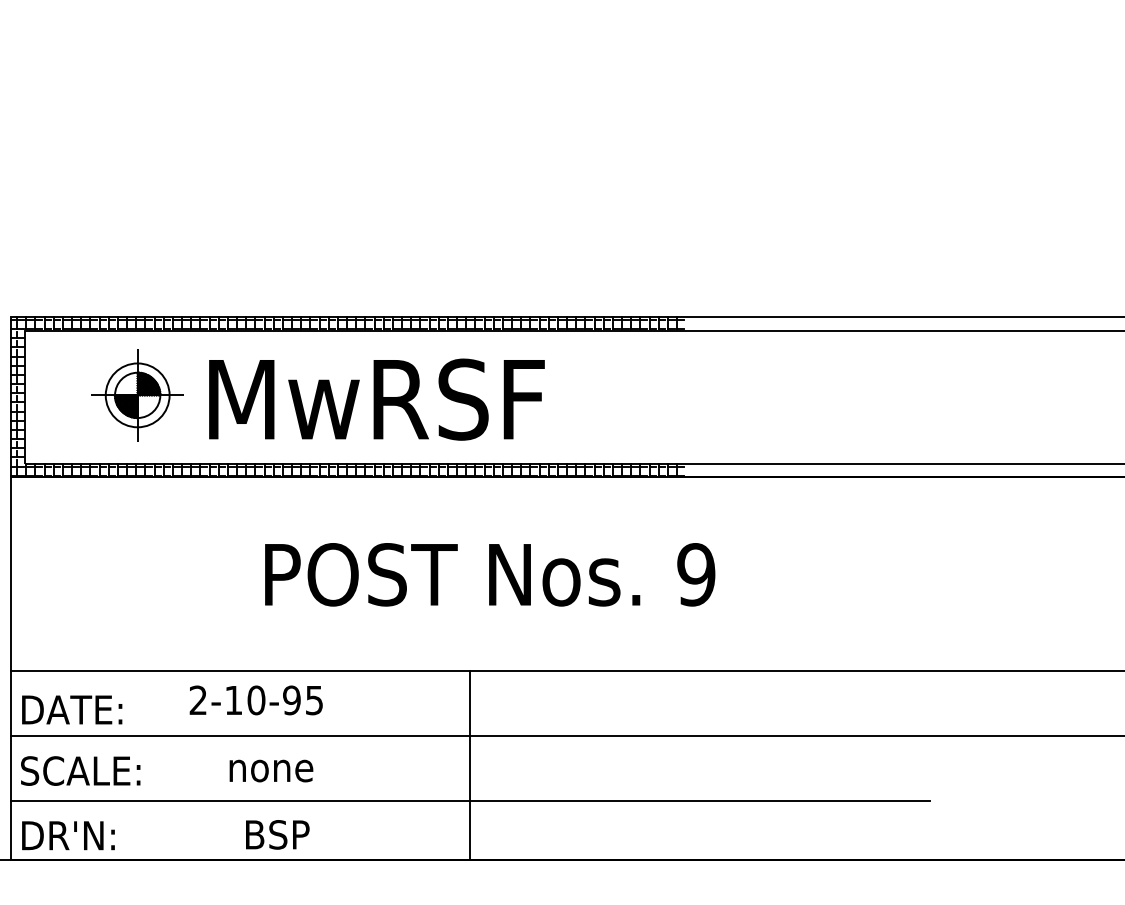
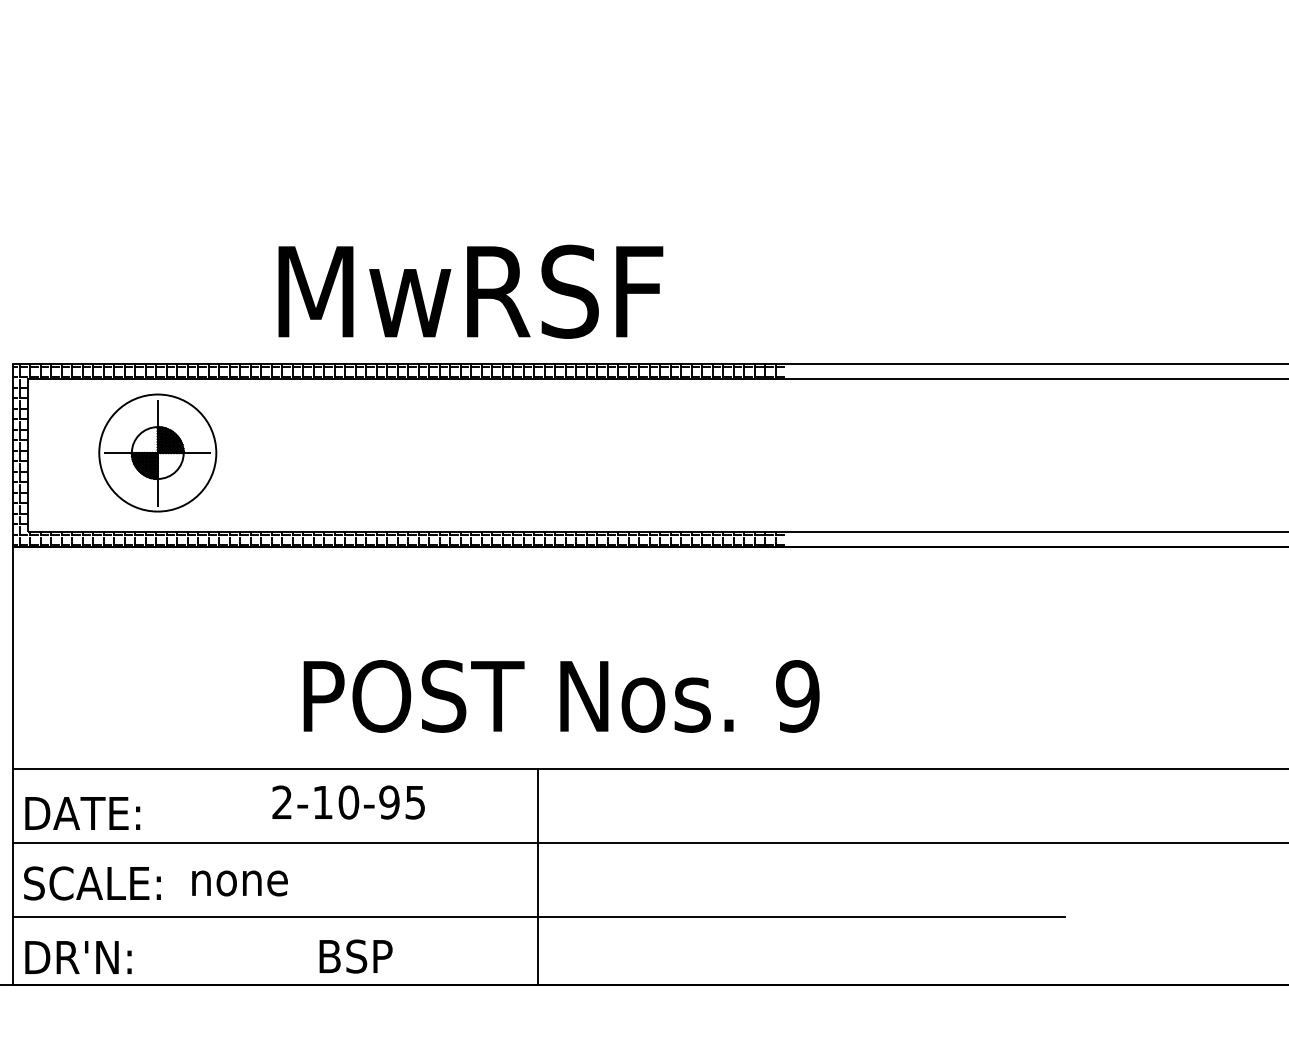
circle: (137, 395) -> (157, 453), size x1.6
text: (376, 399) -> (470, 291), moved
text: (490, 574) -> (562, 696), moved
text: (255, 700) -> (347, 802), moved
text: (271, 770) -> (240, 882), moved
text: (277, 834) -> (355, 956), moved

